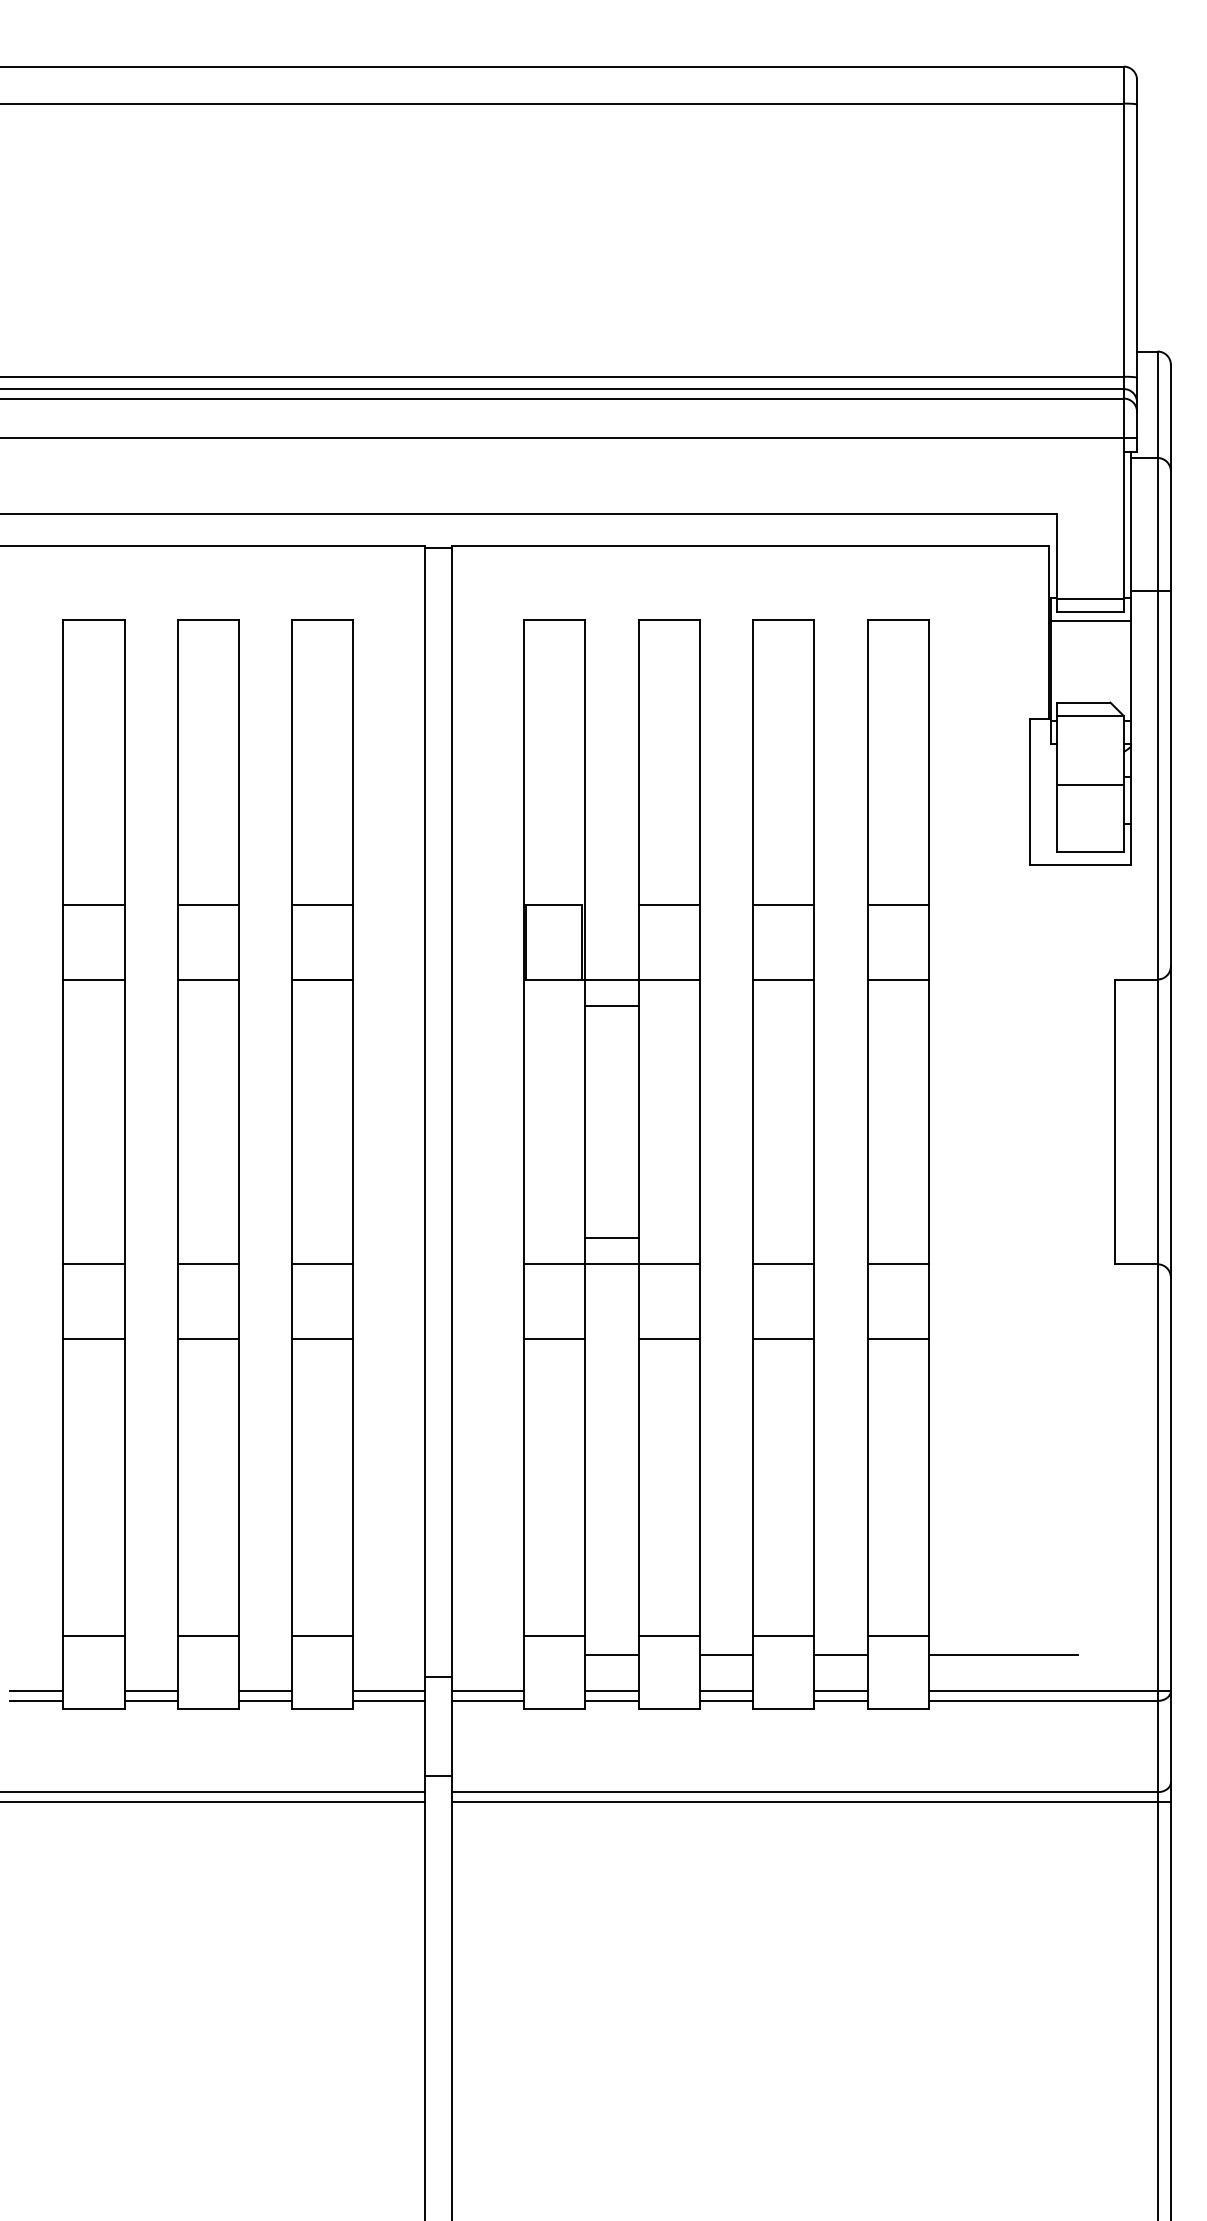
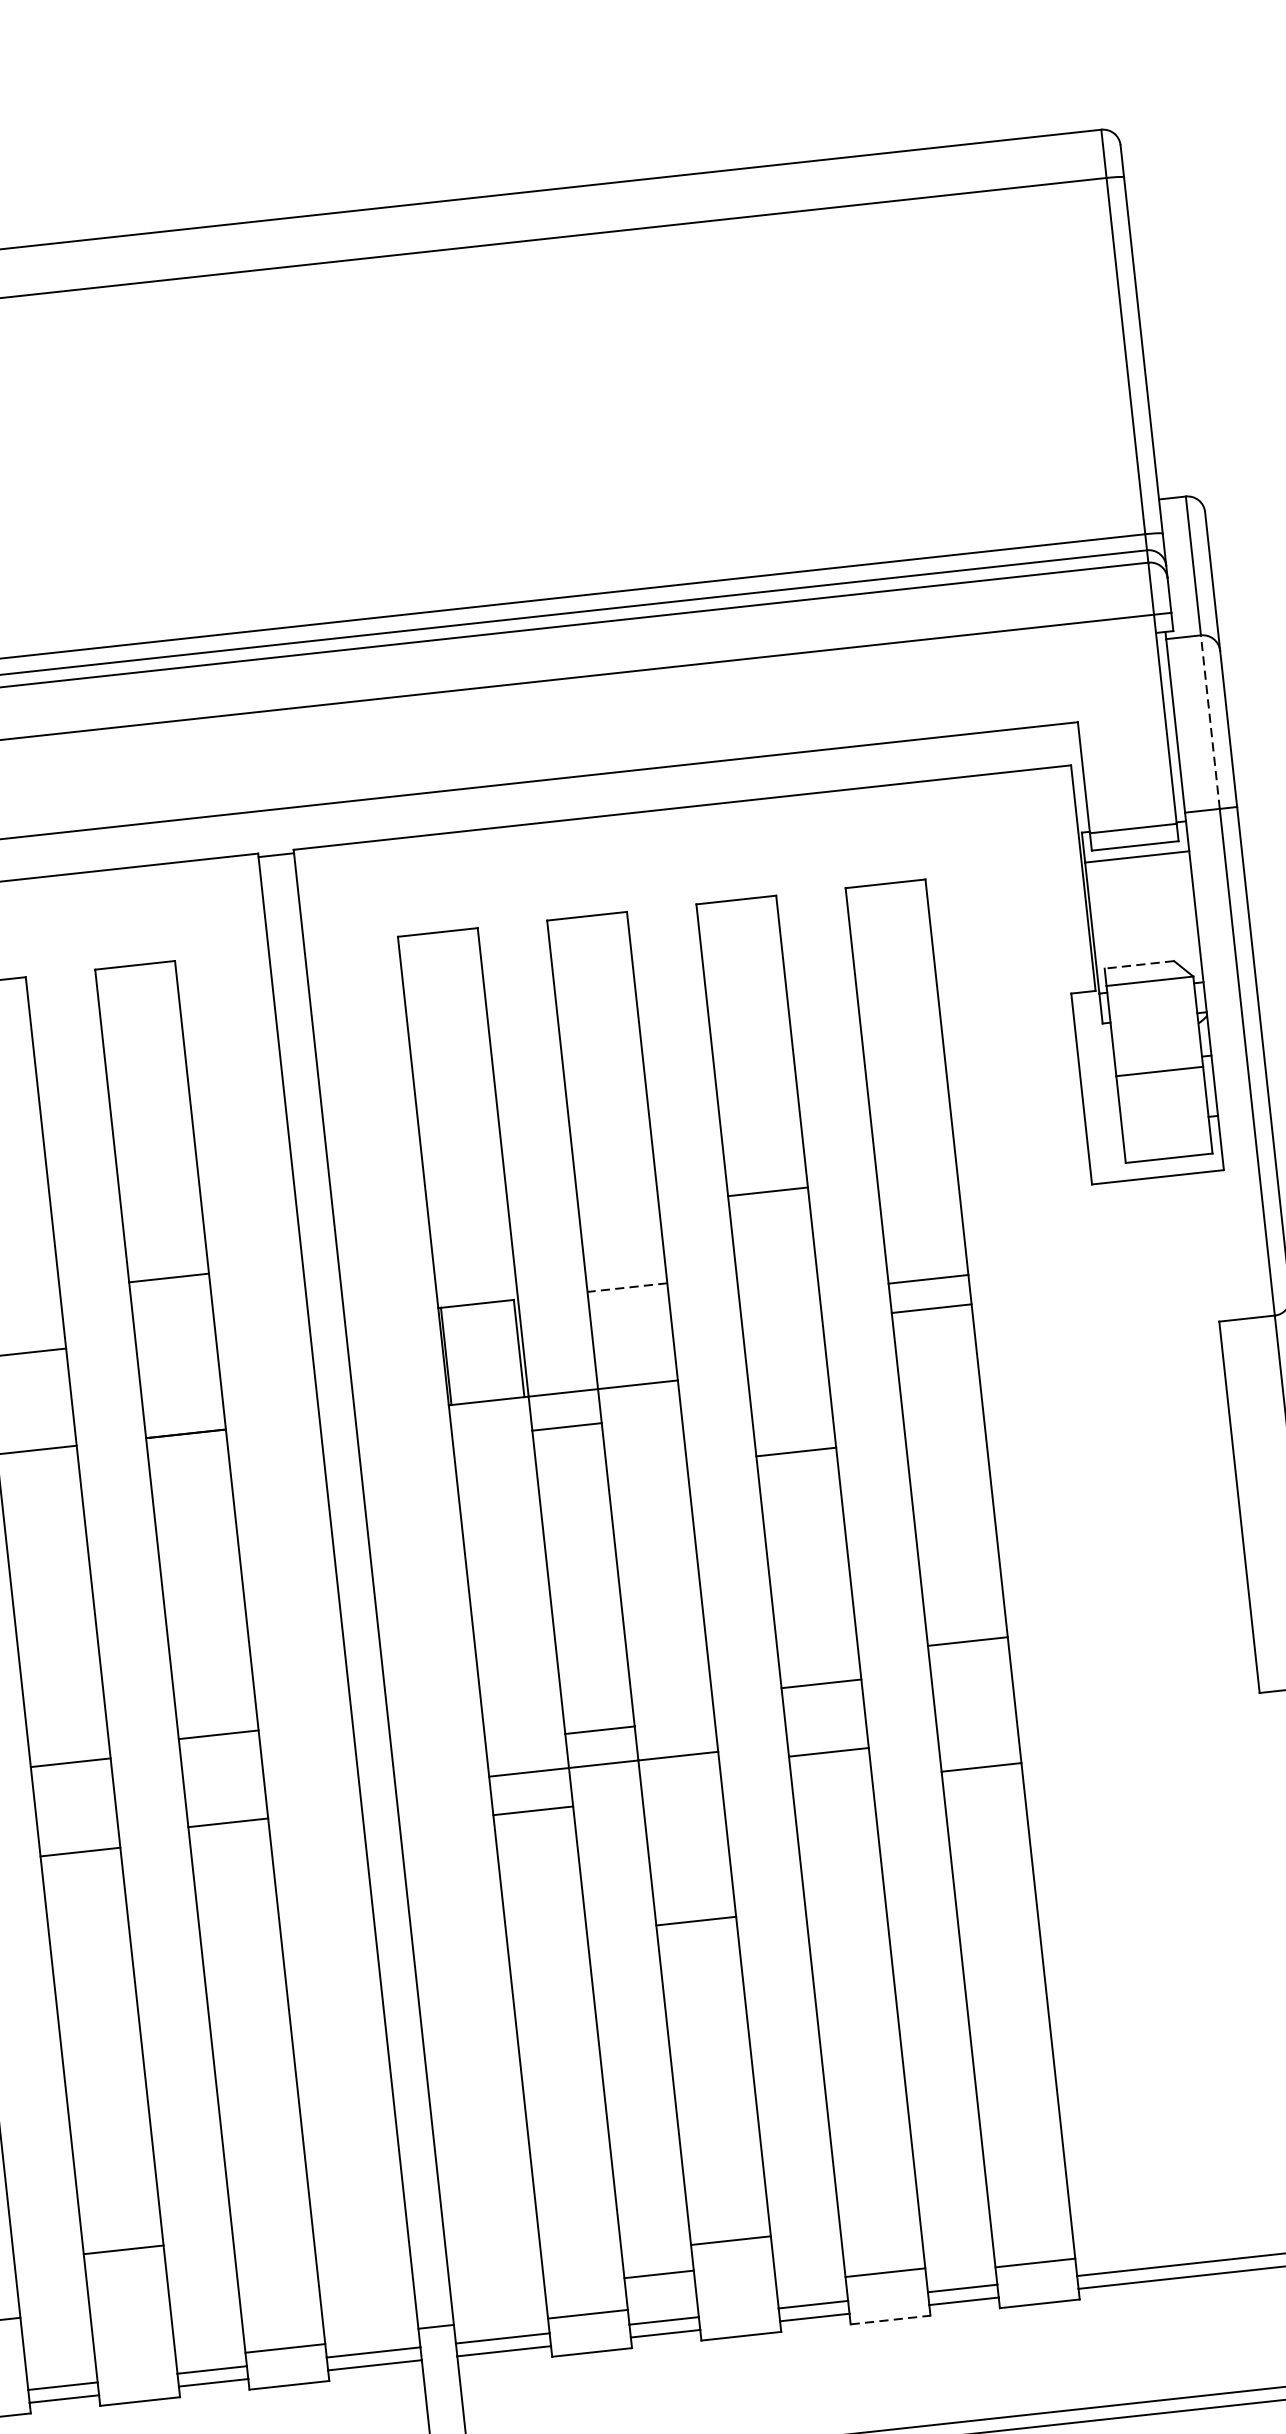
line: (1157, 524) -> (1210, 722), solid -> dashed
line: (1083, 702) -> (1138, 964), solid -> dashed
line: (322, 905) -> (168, 1278), moved
line: (669, 905) -> (627, 1288), solid -> dashed
line: (783, 905) -> (767, 1192), moved
line: (897, 905) -> (930, 1309), moved
line: (783, 979) -> (795, 1452), moved
line: (897, 979) -> (927, 1279), moved
line: (207, 1264) -> (69, 1763), moved
line: (322, 1264) -> (218, 1735), moved
line: (783, 1264) -> (821, 1684), moved
line: (897, 1264) -> (967, 1641), moved
line: (207, 1338) -> (79, 1851), moved
line: (322, 1338) -> (227, 1822), moved
line: (554, 1338) -> (532, 1810), moved
line: (668, 1338) -> (695, 1920), moved
line: (783, 1338) -> (828, 1751), moved
line: (897, 1338) -> (980, 1767), moved
line: (207, 1635) -> (122, 2249), moved
line: (322, 1635) -> (284, 2348), moved
line: (554, 1635) -> (587, 2313), moved
line: (783, 1635) -> (885, 2272), moved
line: (897, 1635) -> (1034, 2262), moved
line: (726, 1655) -> (808, 2258), removed
line: (840, 1655) -> (957, 2242), removed
line: (1002, 1655) -> (1168, 2219), removed
line: (783, 1709) -> (890, 2320), solid -> dashed

